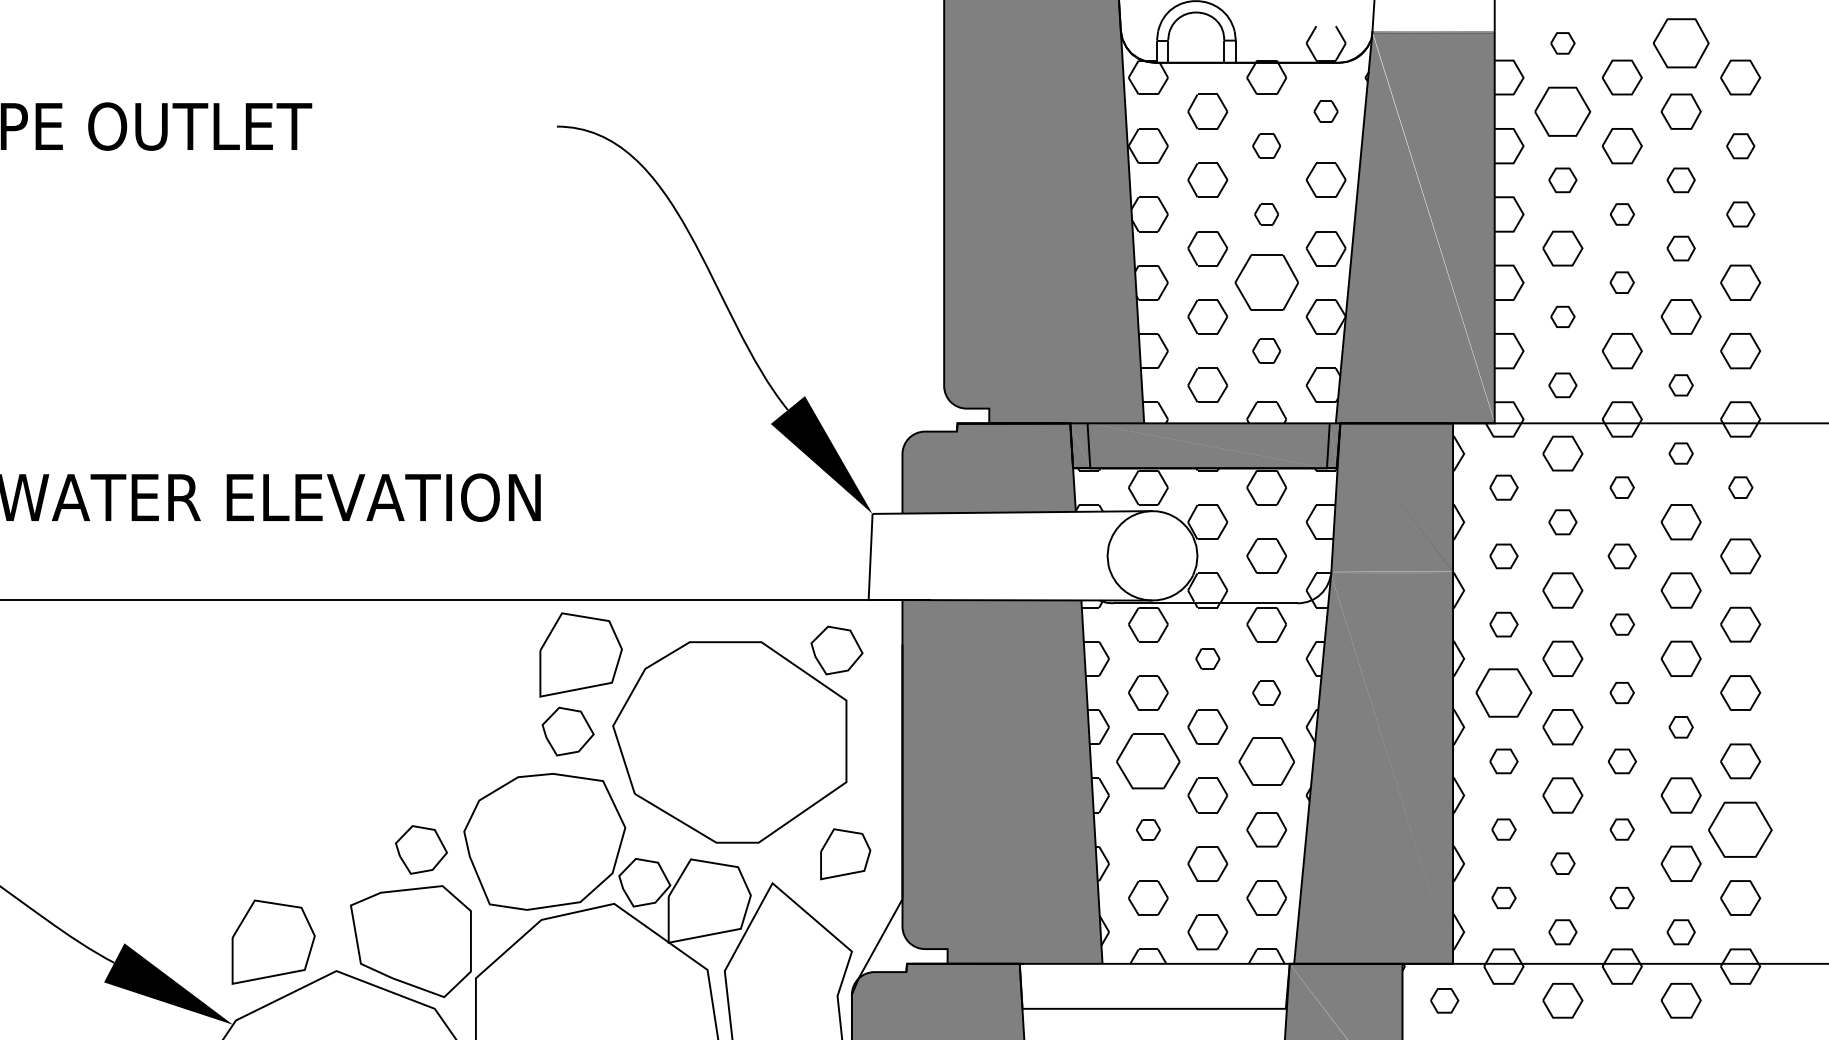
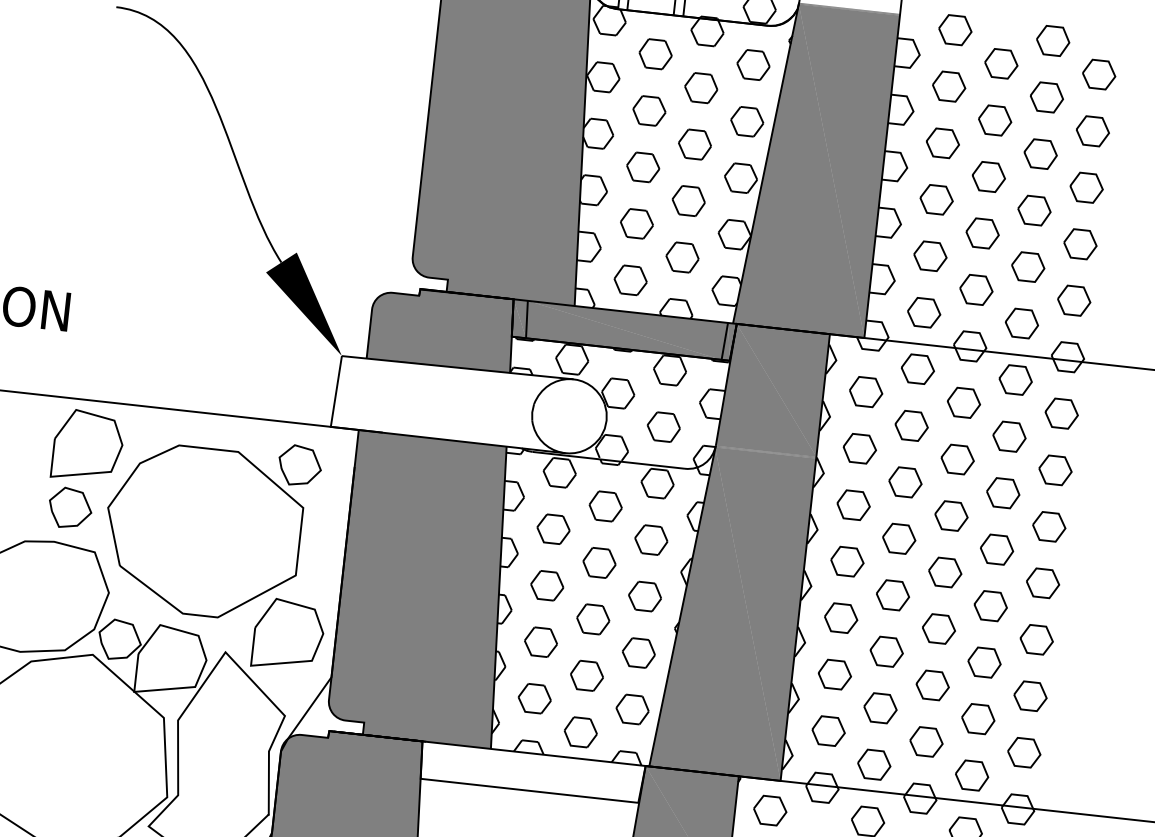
part: (1562, 43) -> (955, 30), size x1.67
part: (1680, 43) -> (1052, 41), size x0.71
part: (1325, 111) -> (752, 64), size x1.67
part: (1562, 111) -> (948, 86), size x0.71
part: (1266, 145) -> (701, 87), size x1.43
part: (1740, 146) -> (1092, 131), size x1.43
part: (1562, 180) -> (942, 143), size x1.43
part: (1680, 180) -> (1040, 154), size x1.43
part: (1266, 214) -> (694, 144), size x1.67
part: (1622, 214) -> (989, 177), size x1.67
part: (1740, 214) -> (1086, 187), size x1.43
part: (1680, 248) -> (1033, 210), size x1.43
part: (1266, 282) -> (688, 200), size x0.62
part: (1621, 282) -> (982, 233), size x1.67
part: (1562, 316) -> (930, 255), size x1.67
part: (1266, 350) -> (682, 256), size x1.43
part: (1562, 385) -> (923, 312), size x1.43
part: (1680, 385) -> (1021, 323), size x1.67
part: (1680, 453) -> (1015, 379), size x1.67
part: (1503, 487) -> (865, 391), size x1.43
part: (1621, 487) -> (963, 402), size x1.67
part: (1740, 487) -> (1061, 413), size x1.67
part: (1562, 522) -> (911, 426), size x1.43
part: (1503, 556) -> (859, 448), size x1.43
part: (1621, 556) -> (957, 459), size x1.43
part: (1503, 624) -> (853, 505), size x1.43
part: (1622, 624) -> (951, 515), size x1.67
part: (1207, 658) -> (605, 506), size x1.67
part: (1266, 692) -> (651, 539), size x1.43
part: (1503, 692) -> (847, 561), size x0.71
part: (1621, 692) -> (944, 572), size x1.67
part: (1680, 727) -> (990, 606), size x1.67
part: (1266, 760) -> (644, 595), size x0.71
part: (1148, 761) -> (547, 585), size x0.62
part: (1503, 761) -> (840, 618), size x1.43
part: (1622, 761) -> (939, 629), size x1.43
part: (1148, 829) -> (541, 642), size x1.67
part: (1503, 829) -> (834, 674), size x1.67
part: (1621, 829) -> (932, 685), size x1.67
part: (1740, 829) -> (1030, 696), size x0.62
part: (845, 853) -> (288, 634), size x1.67
part: (1562, 863) -> (880, 707), size x1.67
part: (1503, 897) -> (828, 730), size x1.67
part: (1621, 897) -> (925, 741), size x1.67
part: (1562, 932) -> (873, 765), size x1.43
part: (1680, 932) -> (971, 775), size x1.43
part: (1444, 1000) -> (770, 810), size x1.43

